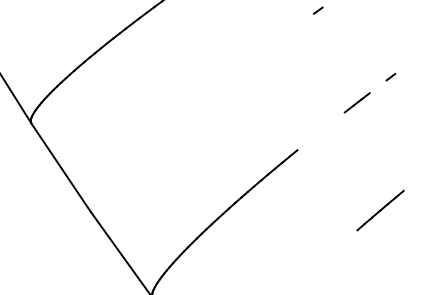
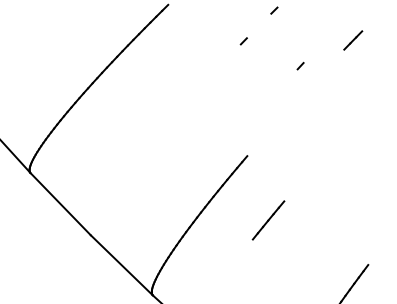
line: (390, 76) -> (300, 65), moved
line: (356, 102) -> (287, 109), removed
line: (380, 210) -> (268, 220), moved

